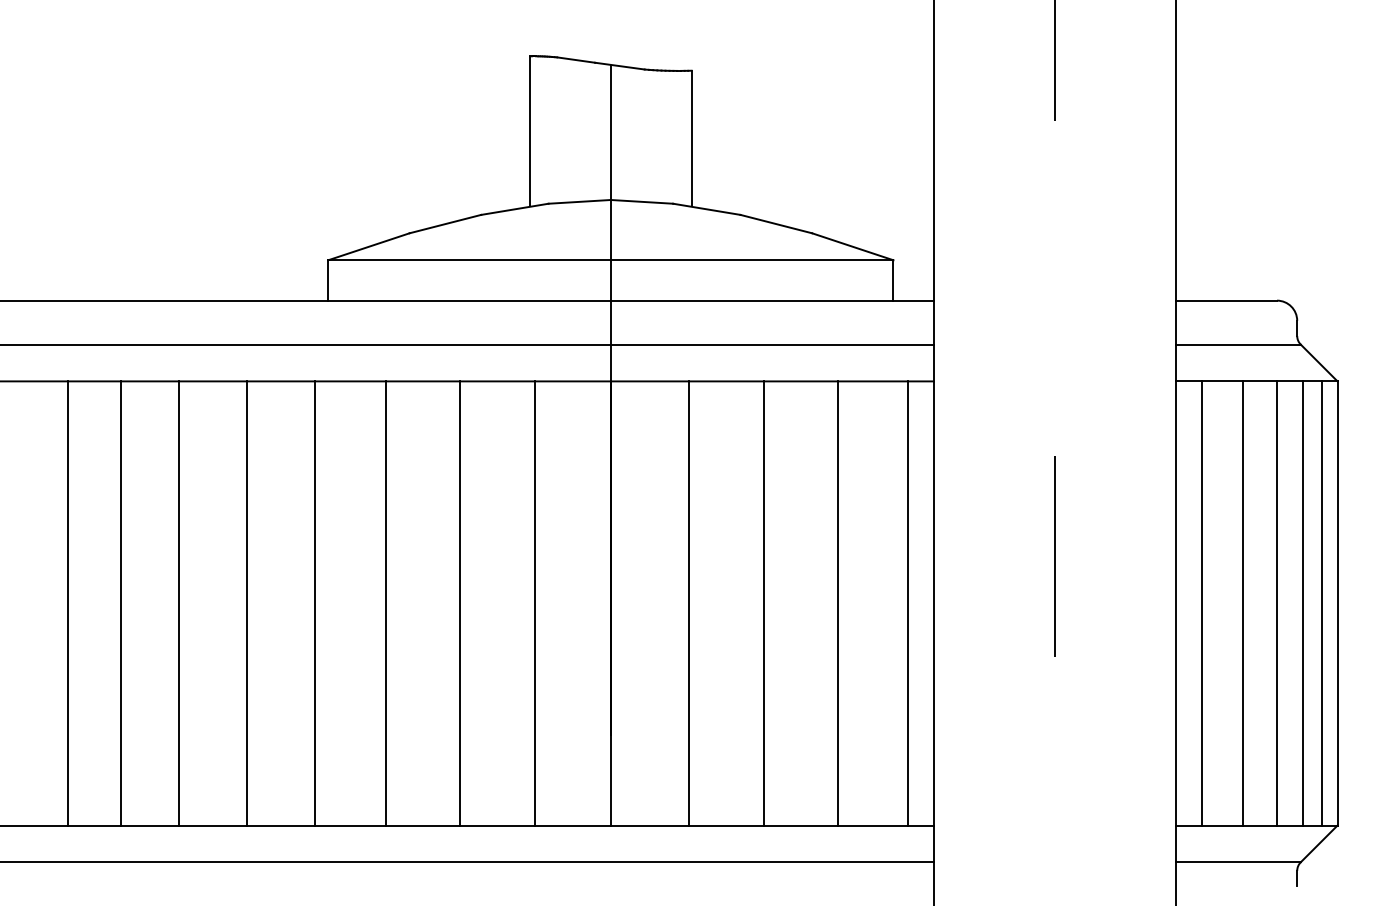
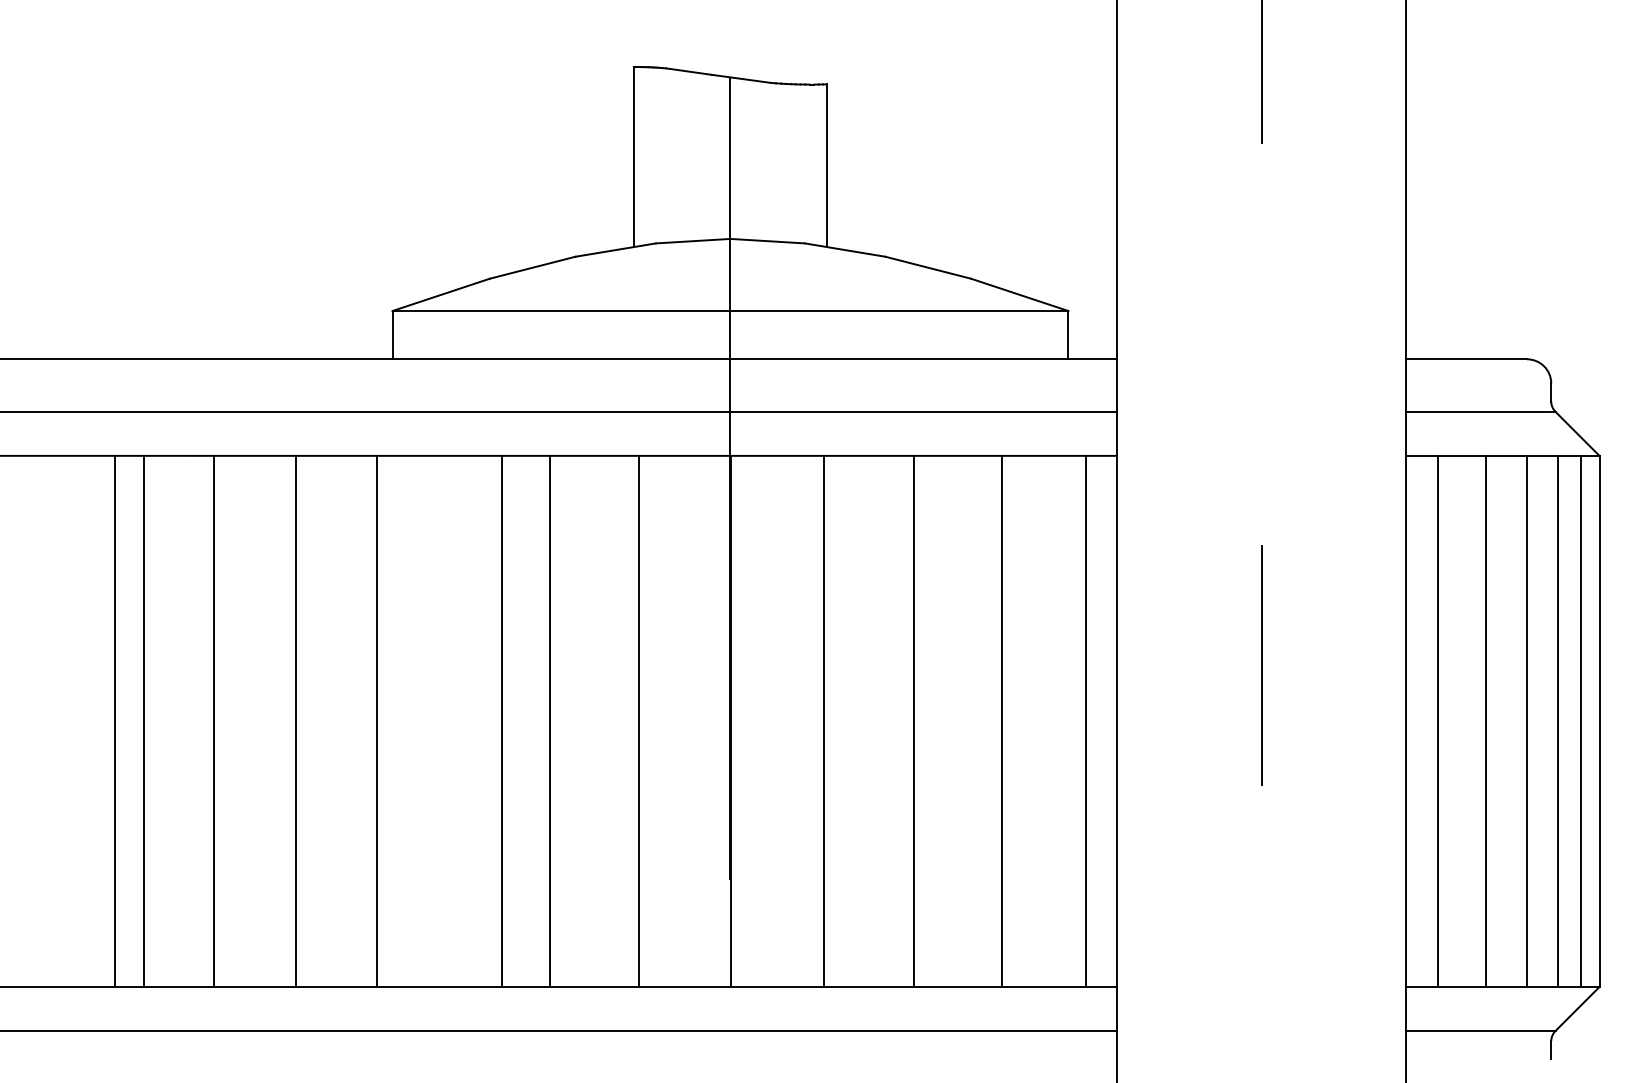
line: (67, 602) -> (114, 720), moved
line: (385, 602) -> (501, 720), moved

